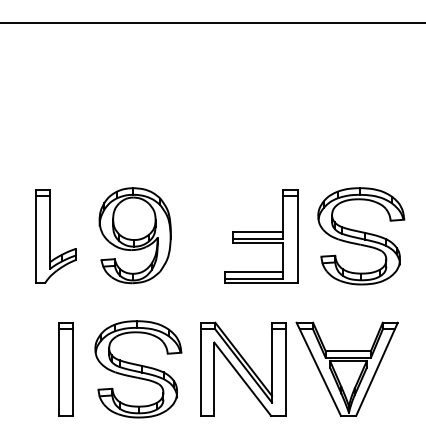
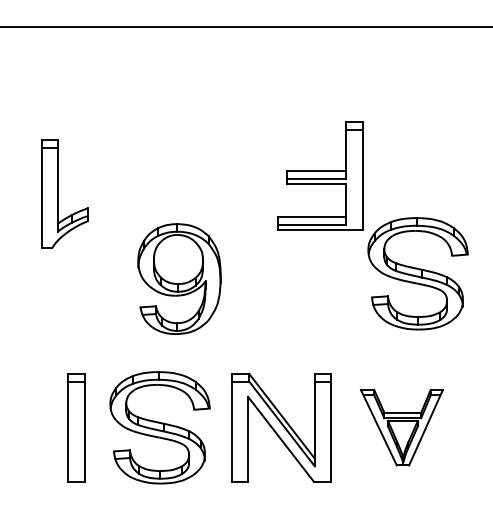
part: (135, 235) -> (179, 278), moved
part: (55, 236) -> (64, 193), moved
part: (261, 236) -> (320, 175), moved
part: (346, 369) -> (401, 427), size x0.7

